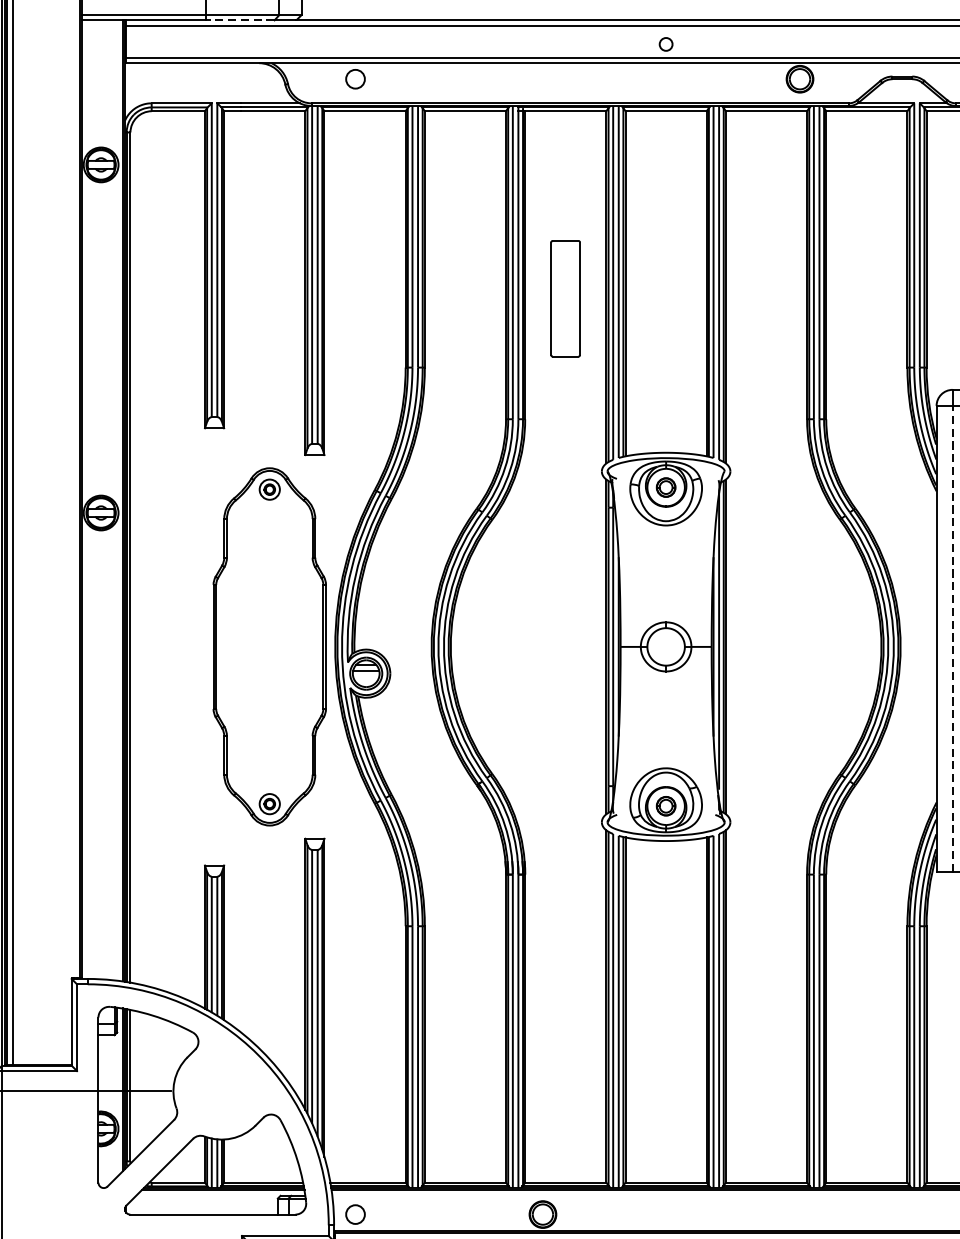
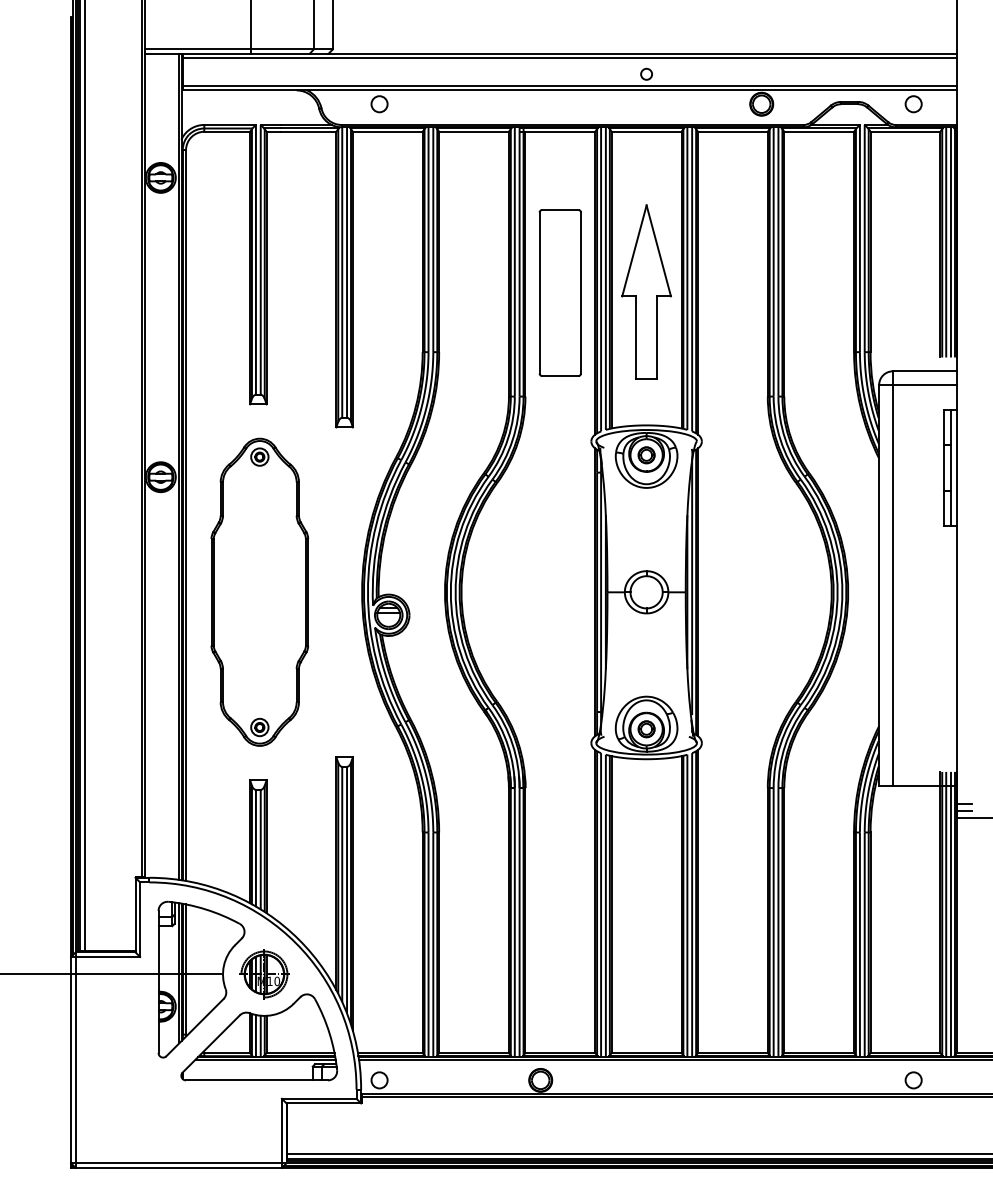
line: (240, 20) -> (280, 53), dashed -> solid
part: (666, 297) -> (646, 291), added
part: (564, 298) -> (559, 292), size x1.67
line: (952, 637) -> (892, 584), dashed -> solid
part: (269, 645) -> (259, 591), moved
part: (221, 1091) -> (264, 974), added

